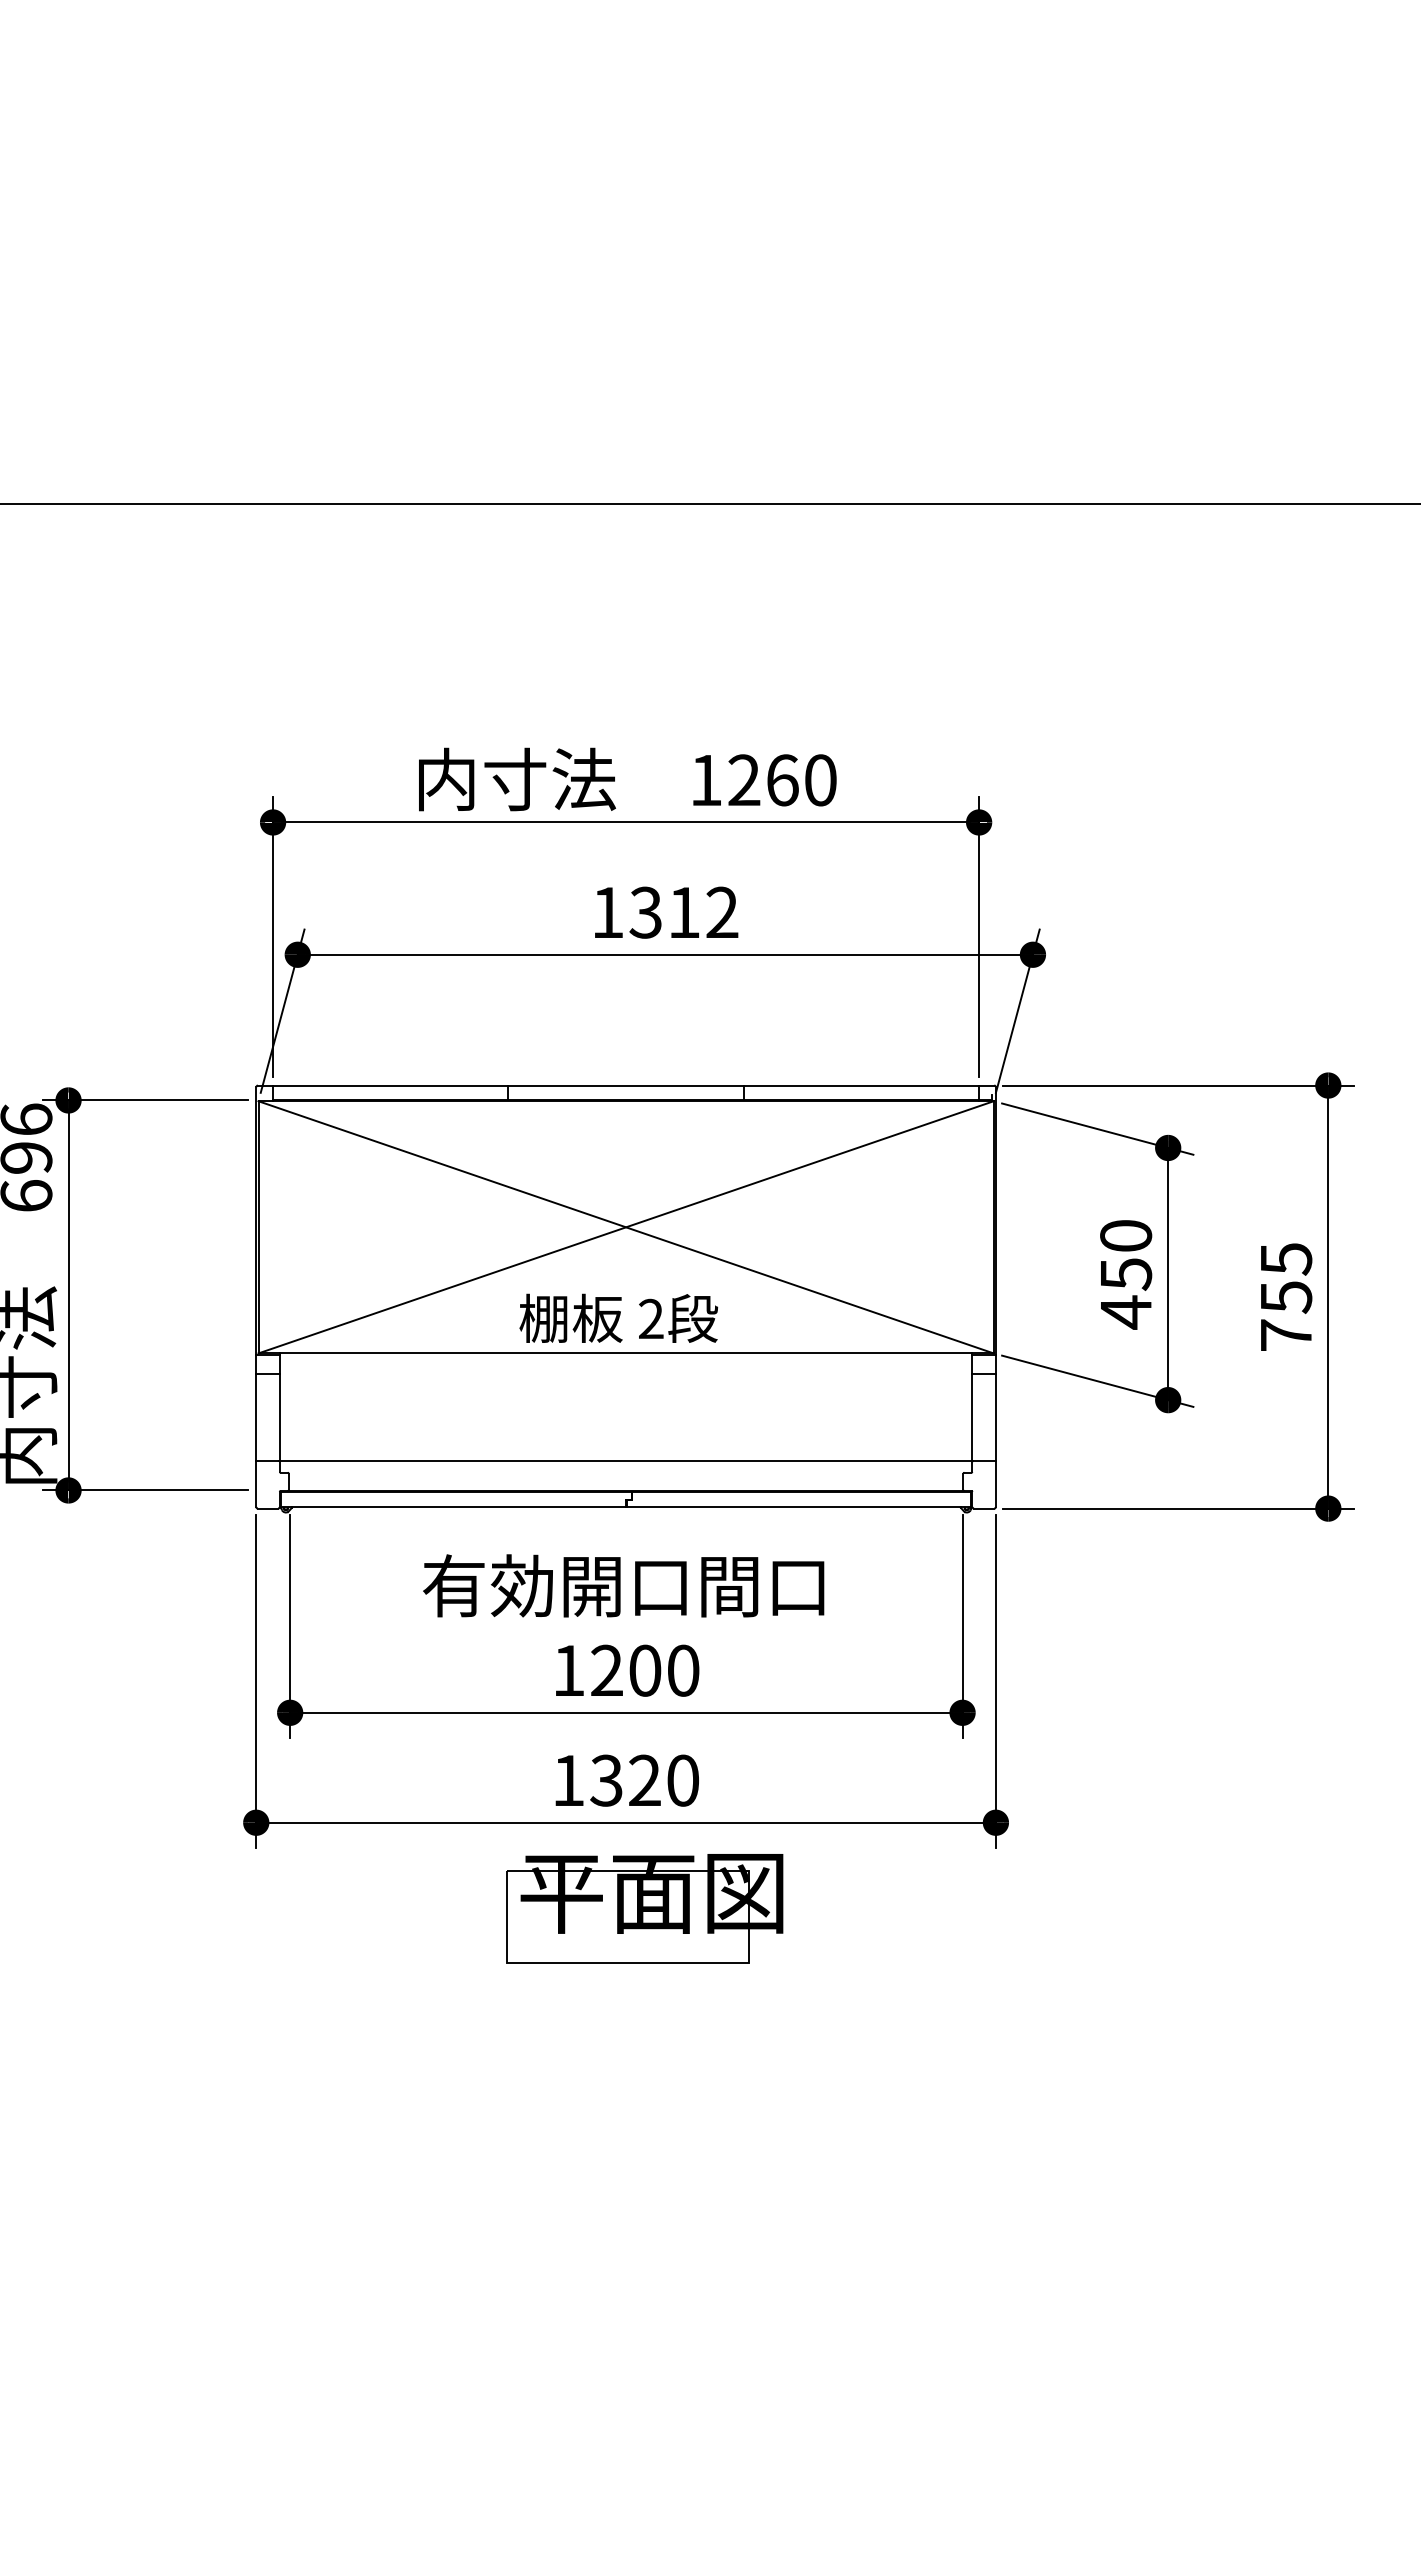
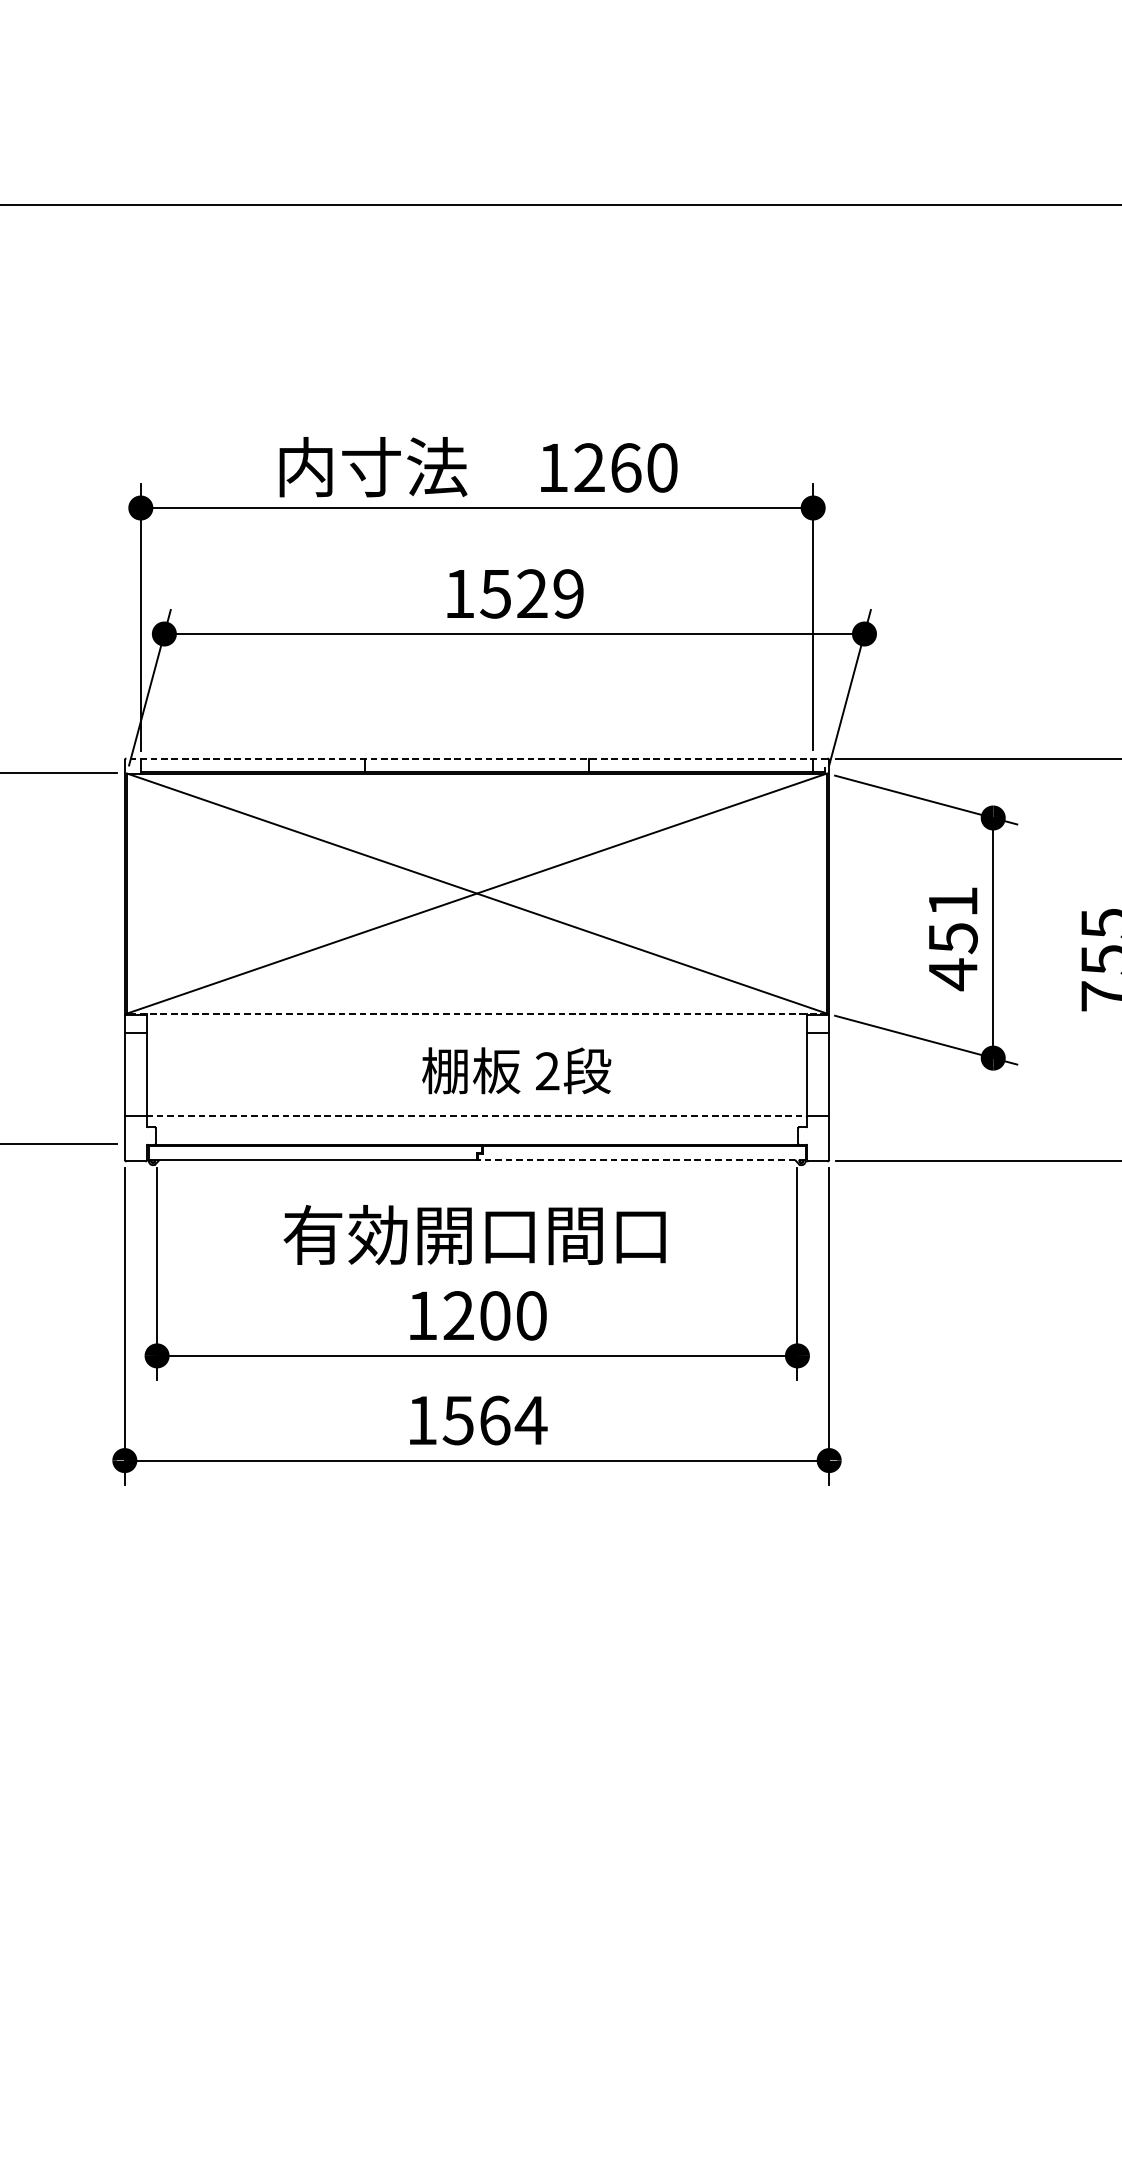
text: (683, 912) -> (531, 593), 1312 -> 1529
line: (625, 1085) -> (476, 758), solid -> dashed
text: (1126, 1235) -> (953, 901), 450 -> 451
text: (618, 1317) -> (516, 1069), moved
line: (626, 1353) -> (477, 1013), solid -> dashed
line: (626, 1461) -> (477, 1116), solid -> dashed
line: (798, 1507) -> (641, 1160), solid -> dashed
text: (645, 1780) -> (495, 1420), 1320 -> 1564
part: (644, 1908) -> (494, 1542), removed

